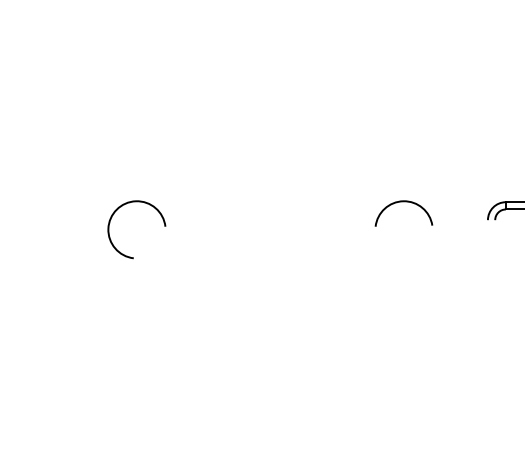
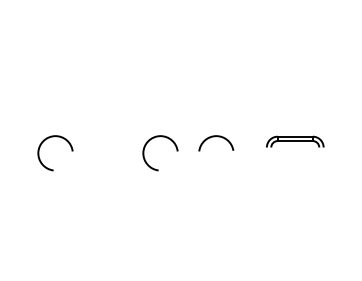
arc: (286, 238) -> (145, 158), added

